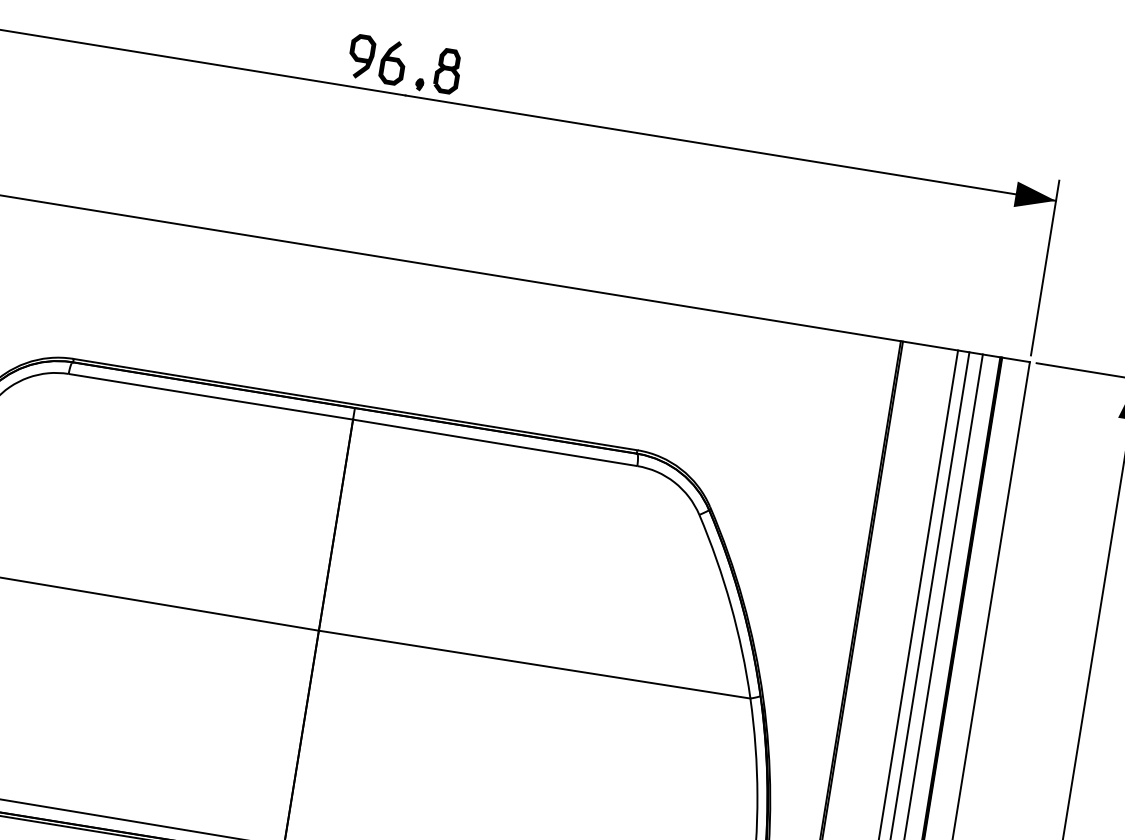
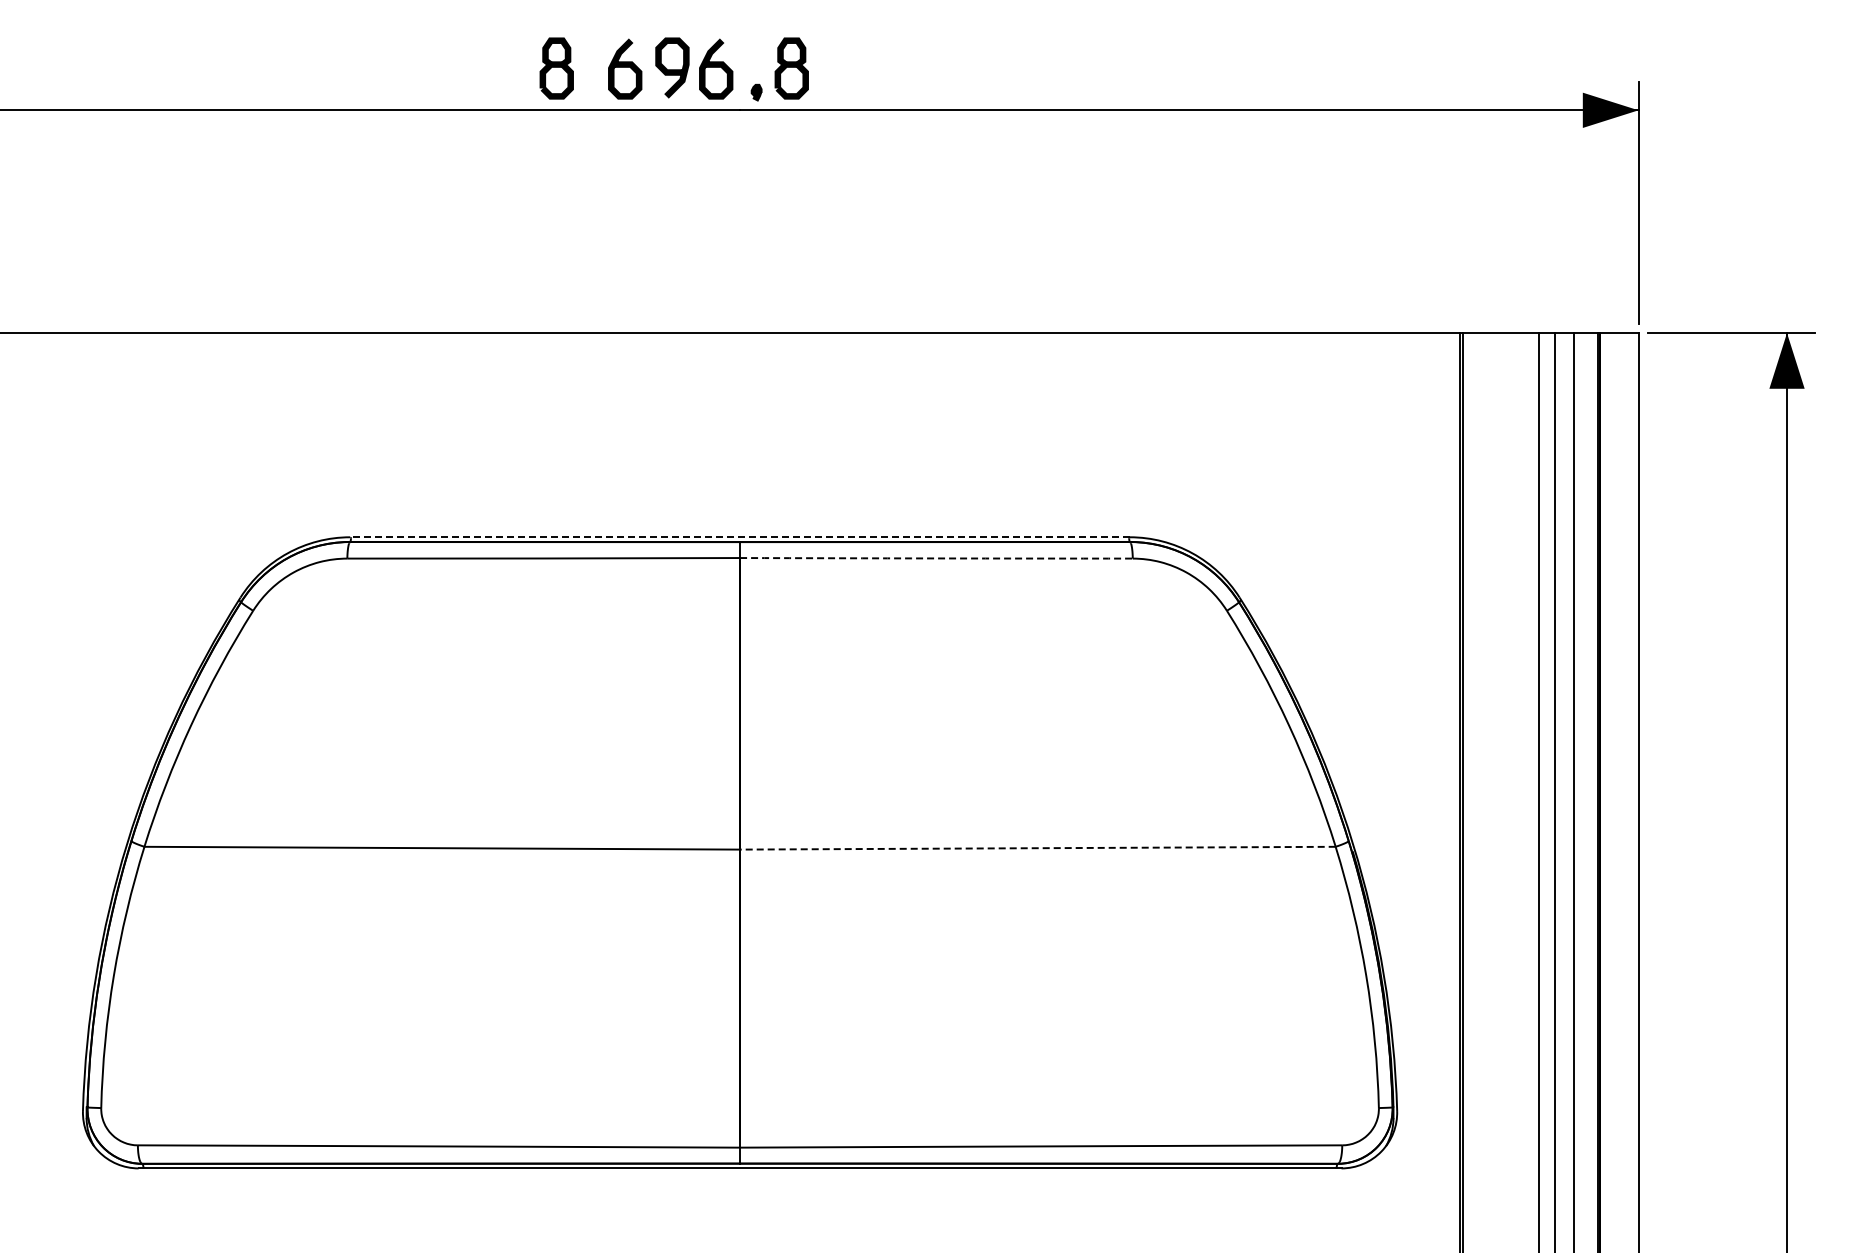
part: (277, 43) -> (556, 68), added
curve: (327, 51) -> (625, 67), added
line: (355, 404) -> (740, 537), solid -> dashed
arc: (495, 442) -> (936, 558), solid -> dashed
line: (534, 664) -> (1037, 848), solid -> dashed

